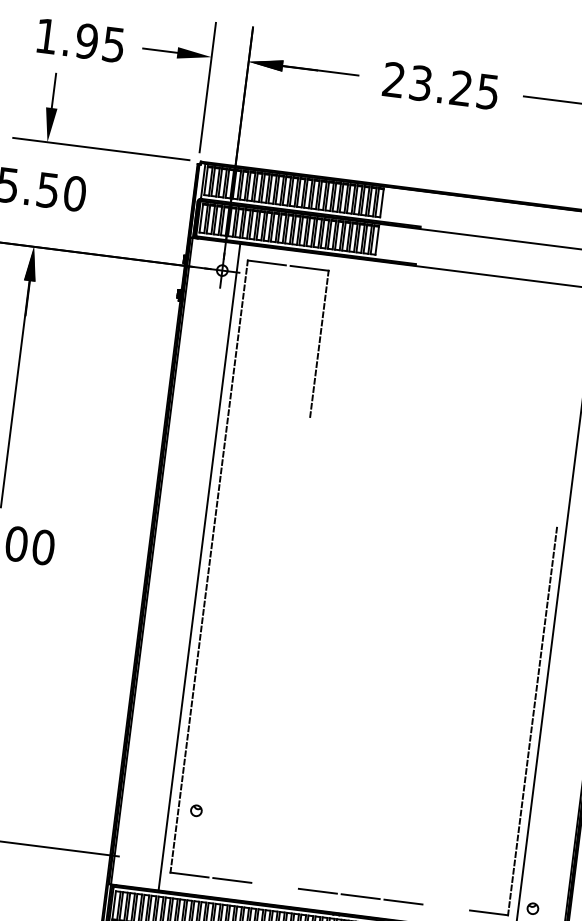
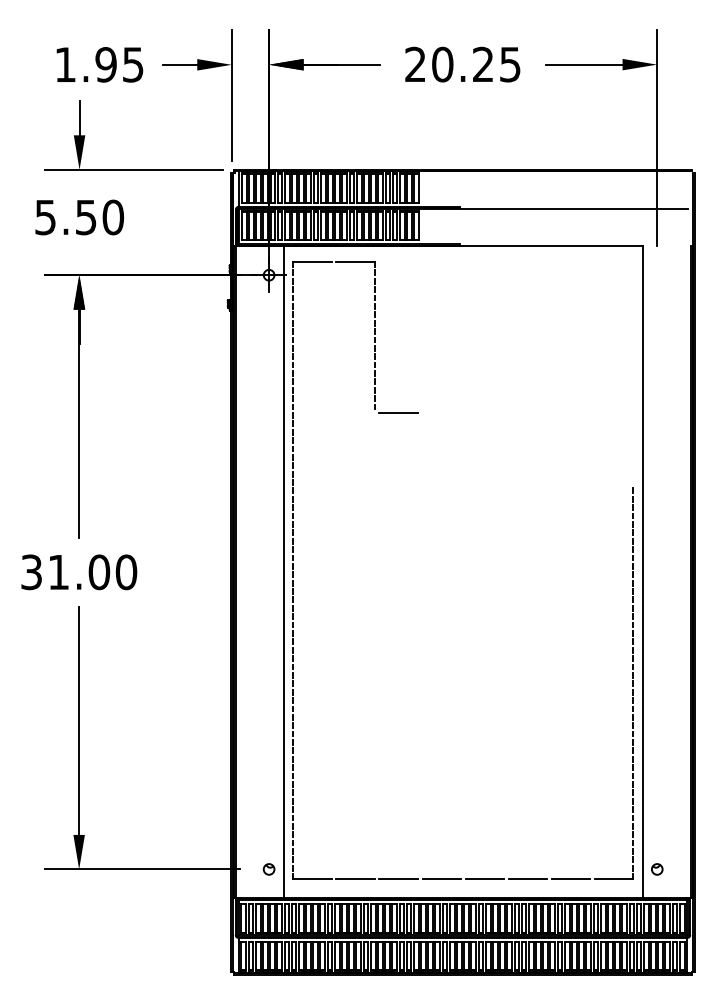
text: (420, 83) -> (442, 64), 23.25 -> 20.25
line: (333, 423) -> (398, 413), added
part: (195, 810) -> (268, 869), moved
line: (274, 886) -> (398, 879), added
line: (445, 907) -> (570, 879), added

